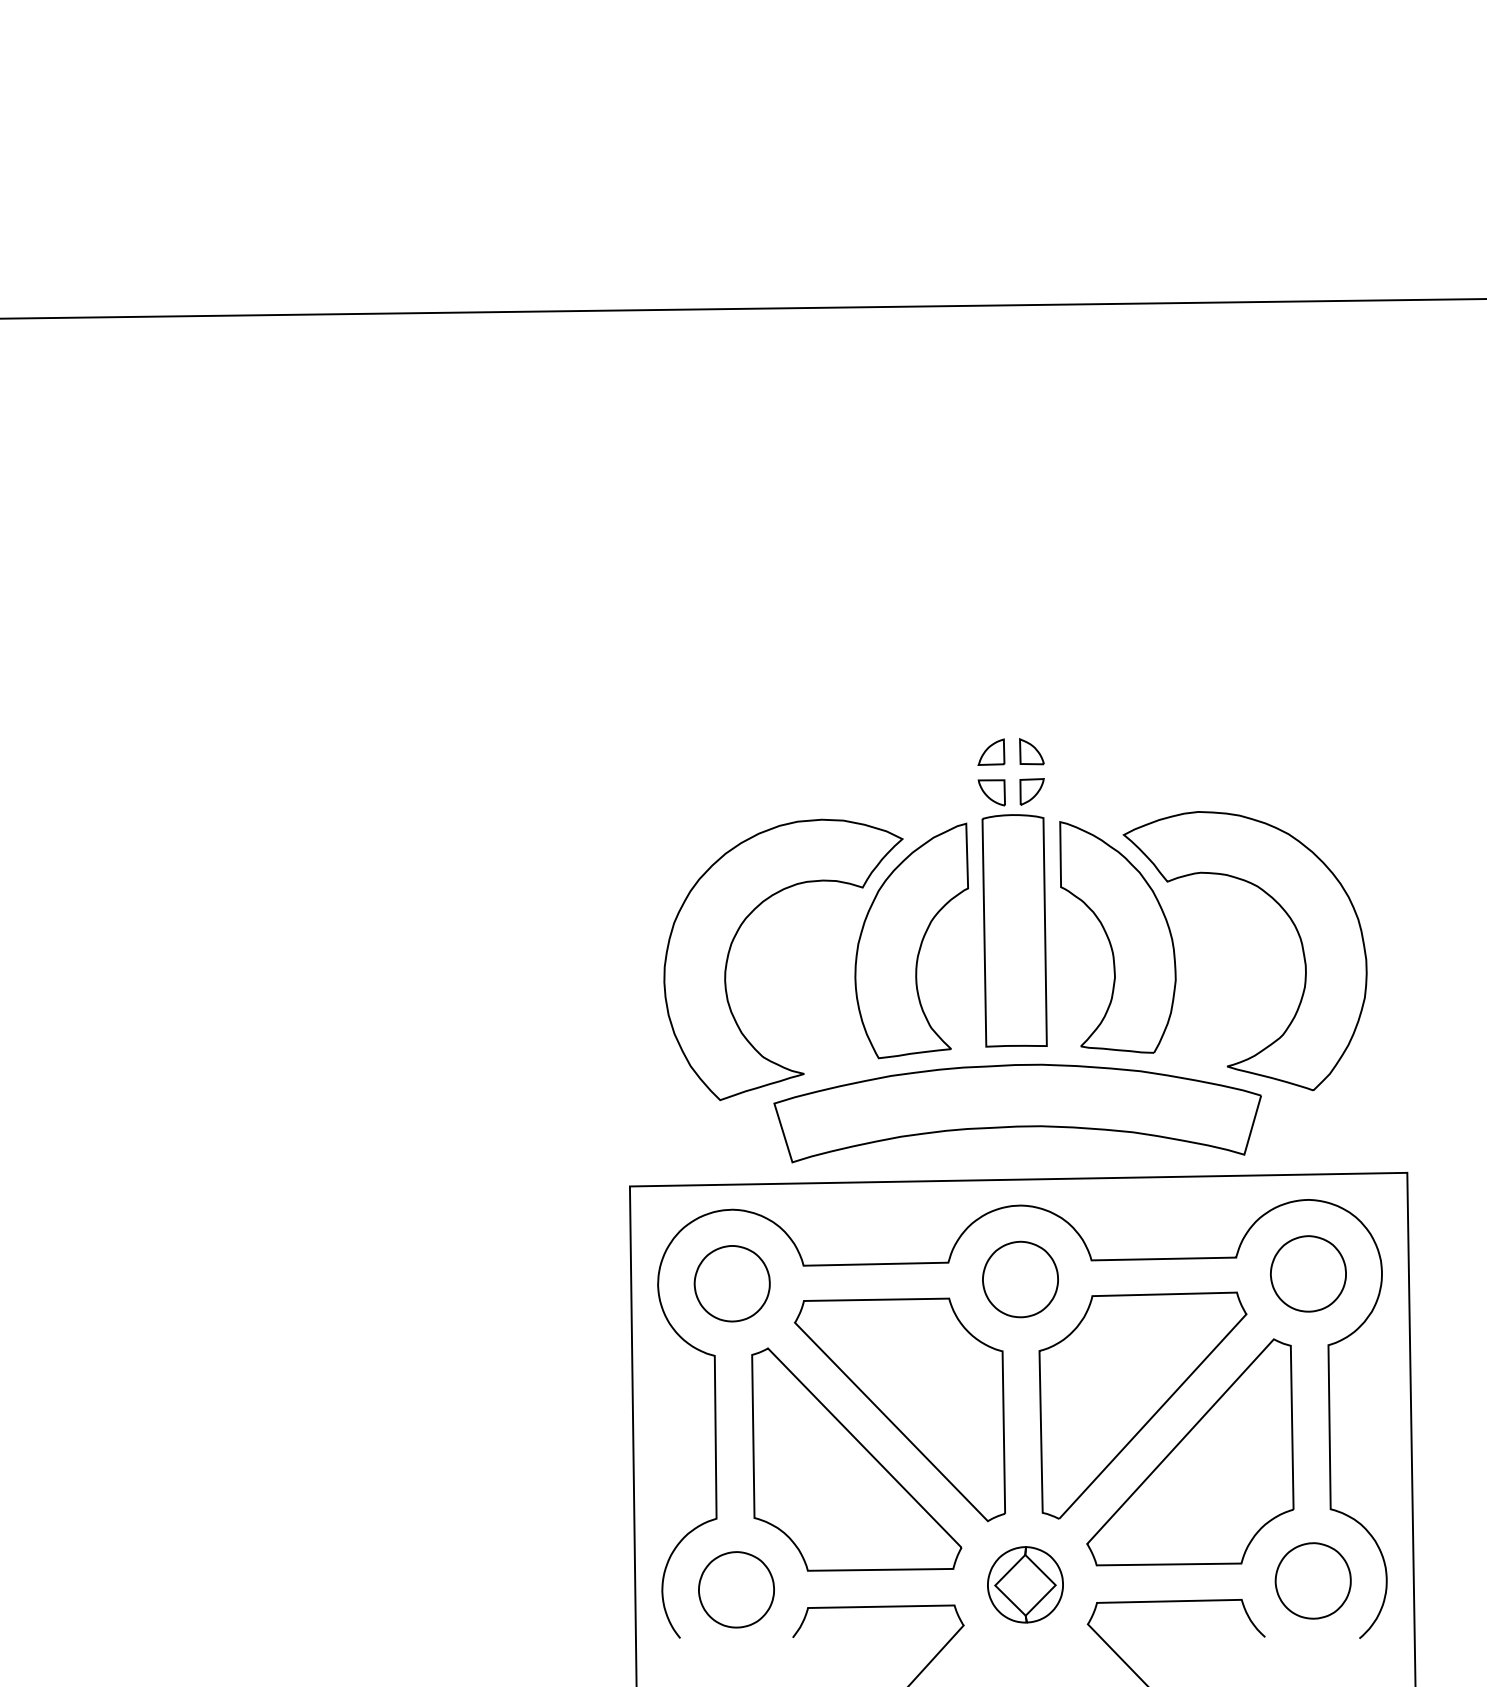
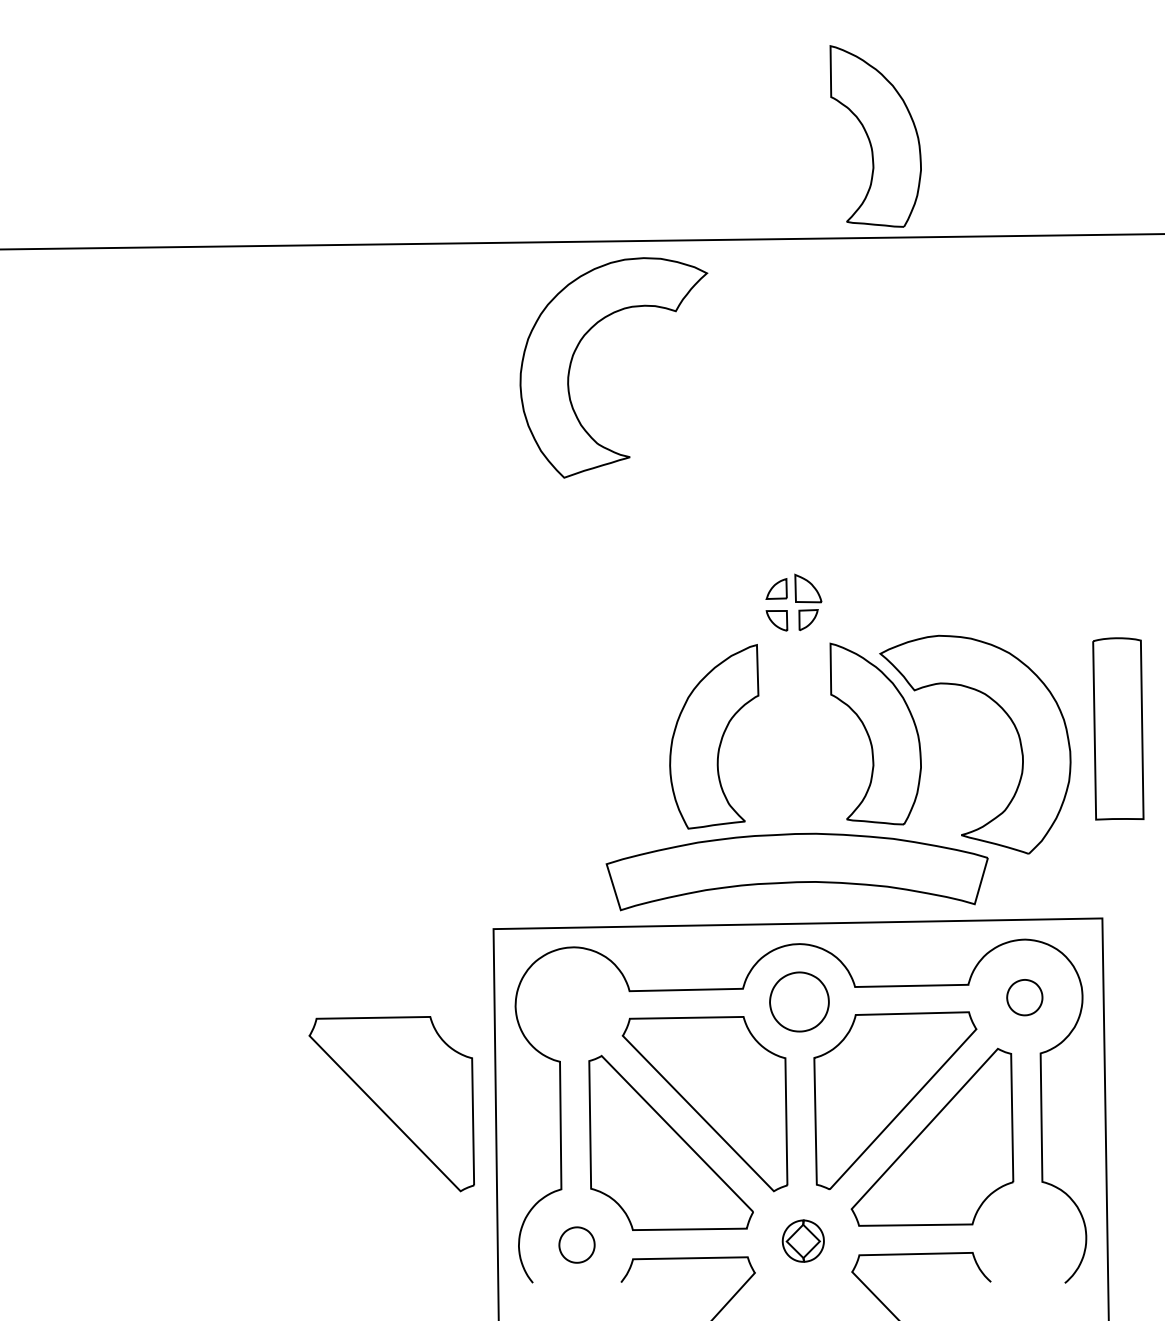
part: (1117, 174) -> (875, 136), added
part: (1031, 751) -> (808, 588), size x1.4
part: (1014, 930) -> (1118, 728), moved
part: (736, 935) -> (577, 348), moved
part: (1307, 1273) -> (1024, 997), size x0.6
part: (731, 1283) -> (573, 1005), removed
part: (499, 1409) -> (391, 1103), added
part: (1312, 1580) -> (1028, 1237), removed
part: (1025, 1584) -> (803, 1240), size x0.7
part: (736, 1589) -> (577, 1244), size x0.6

